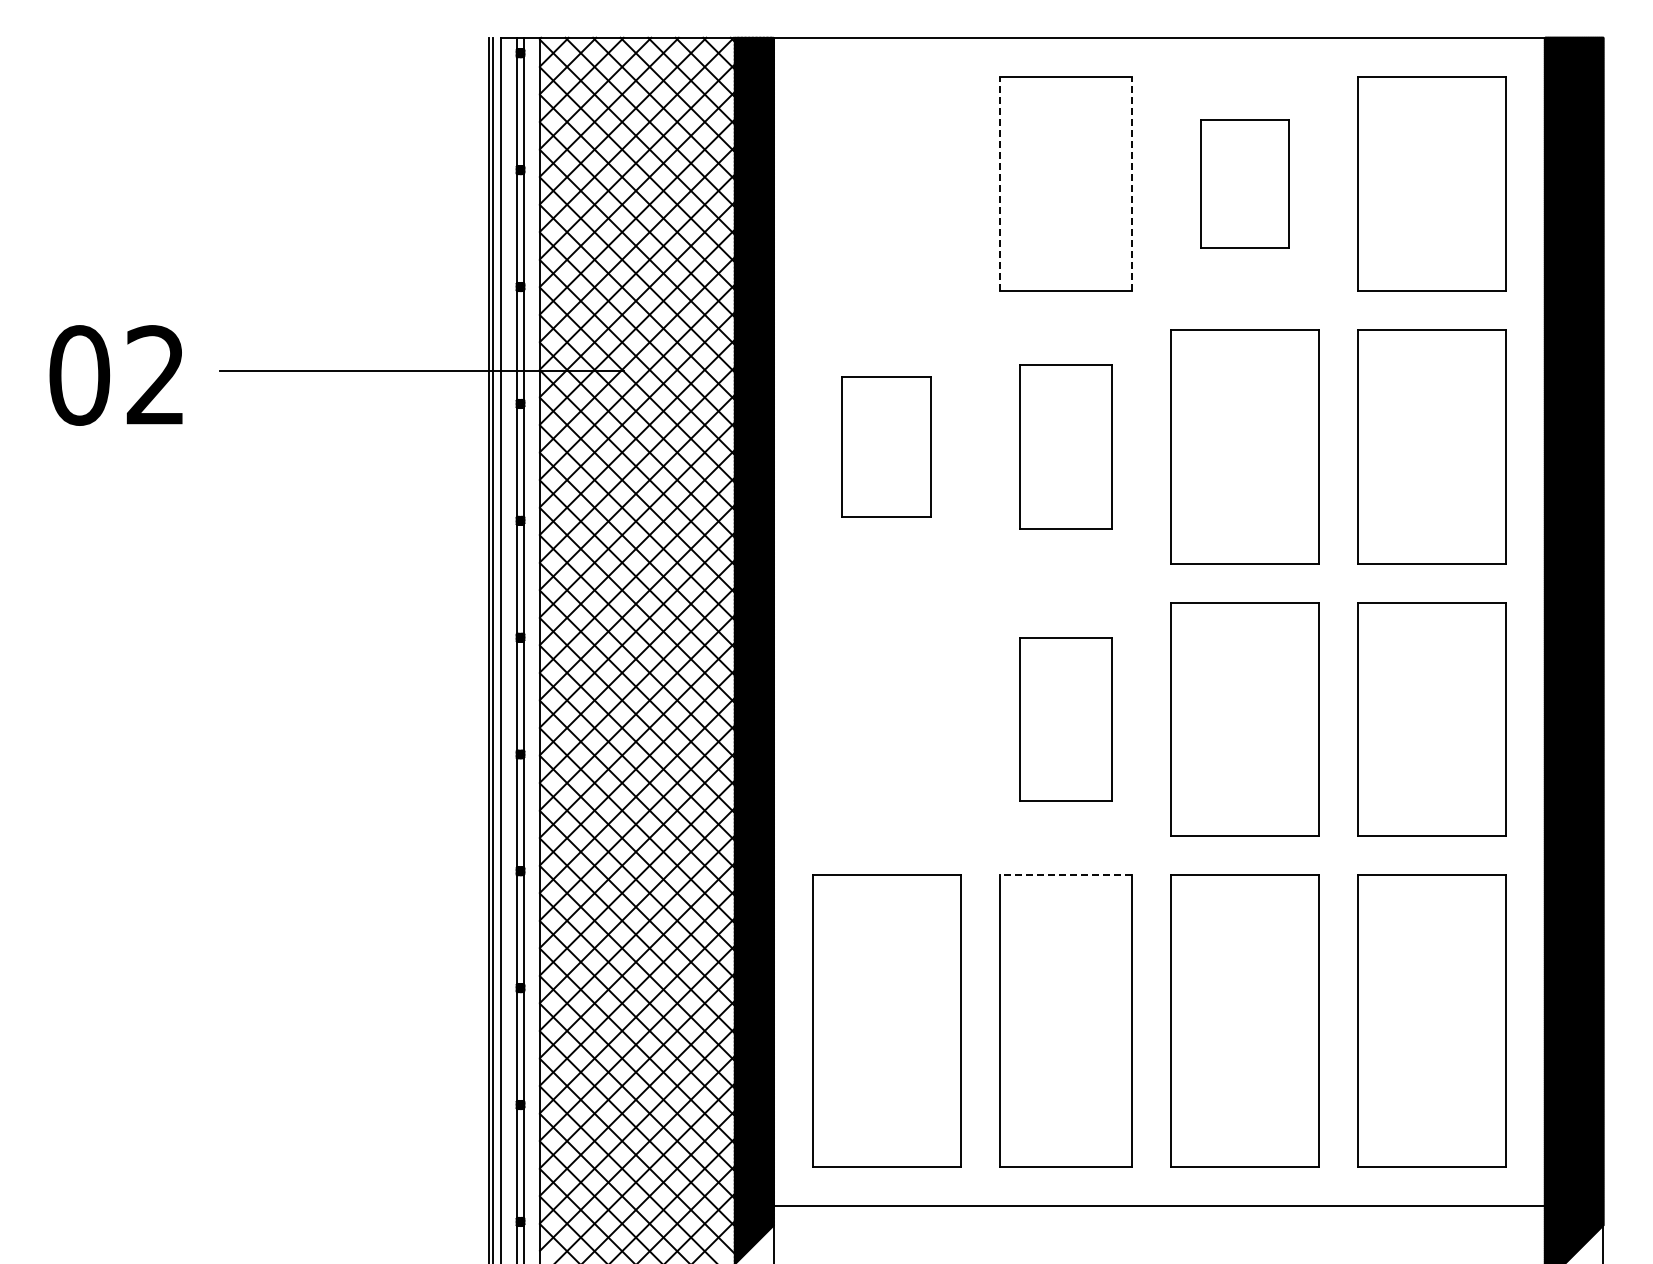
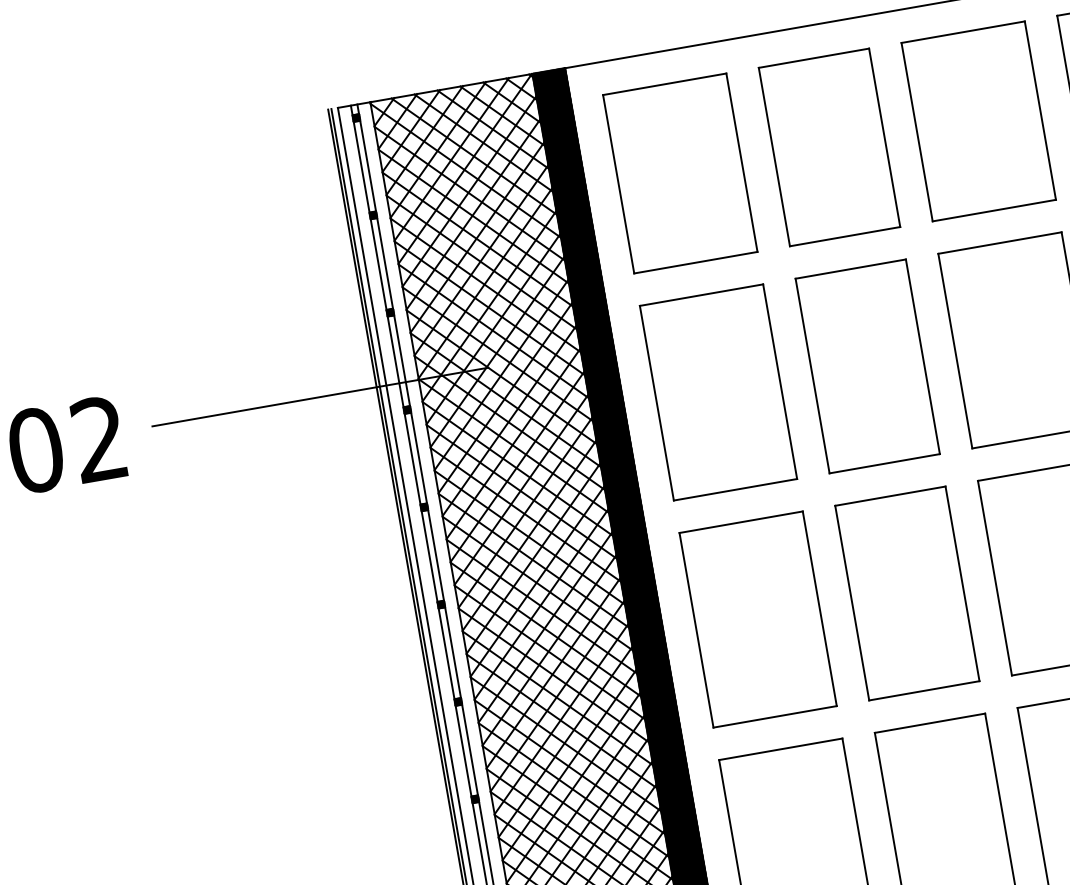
part: (886, 183) -> (680, 173), added
line: (999, 183) -> (774, 156), dashed -> solid
line: (1132, 183) -> (884, 137), dashed -> solid
part: (1244, 183) -> (978, 121), size x1.67
part: (886, 446) -> (718, 392), size x1.67
part: (1065, 446) -> (867, 366), size x1.43
part: (886, 719) -> (758, 619), added
part: (1065, 719) -> (907, 593), size x1.43
line: (1065, 875) -> (929, 723), dashed -> solid

